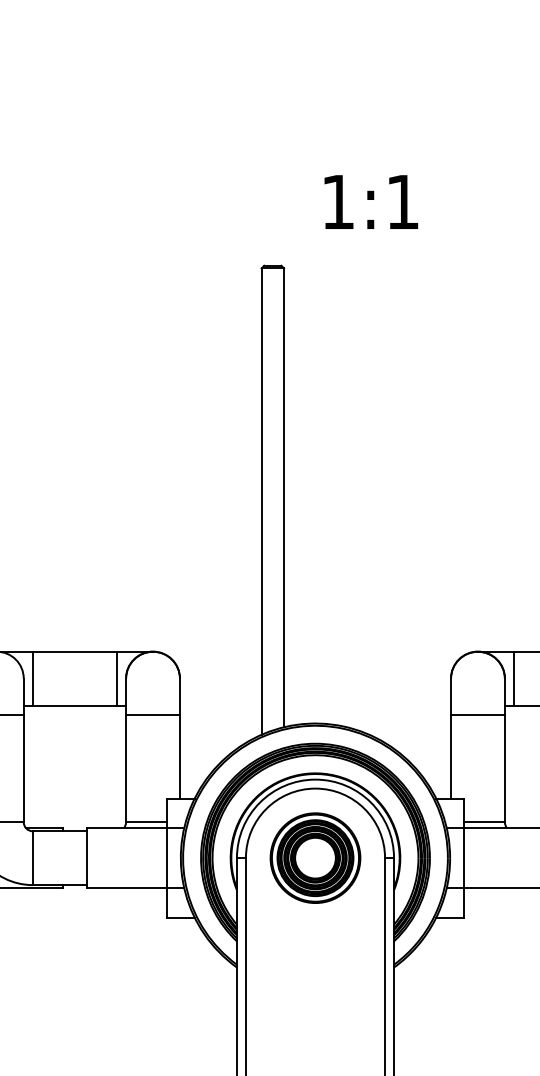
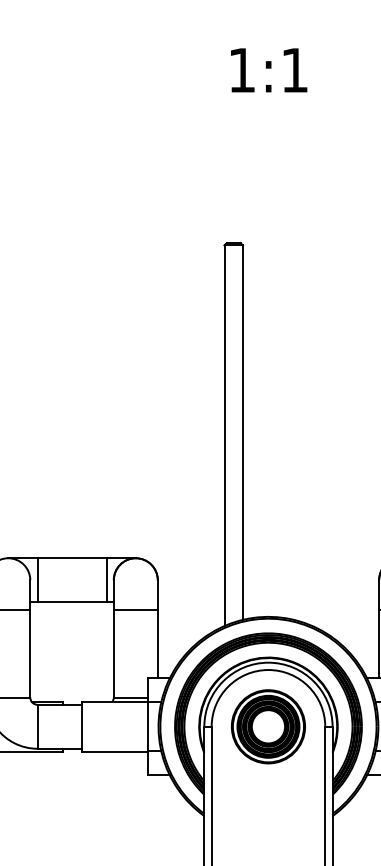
text: (371, 201) -> (269, 69), moved

